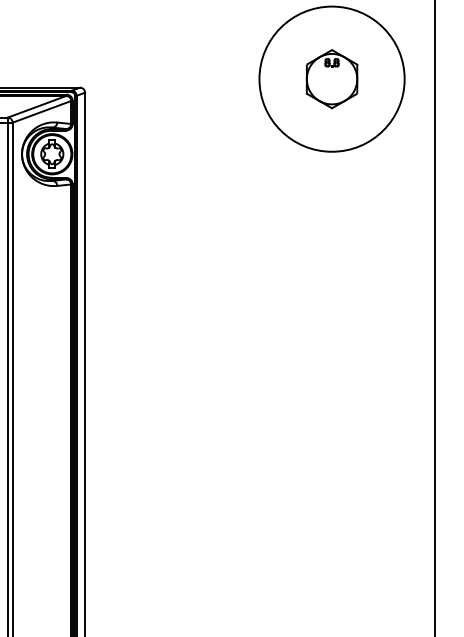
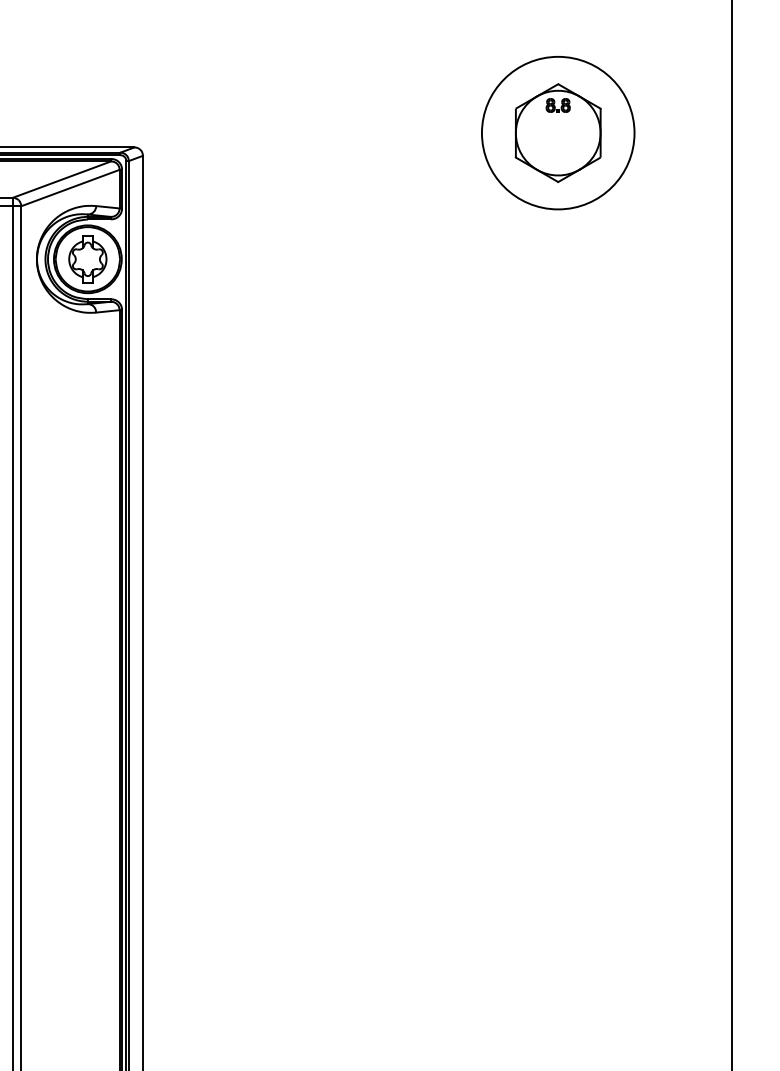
circle: (331, 78) -> (557, 131), size x0.62

